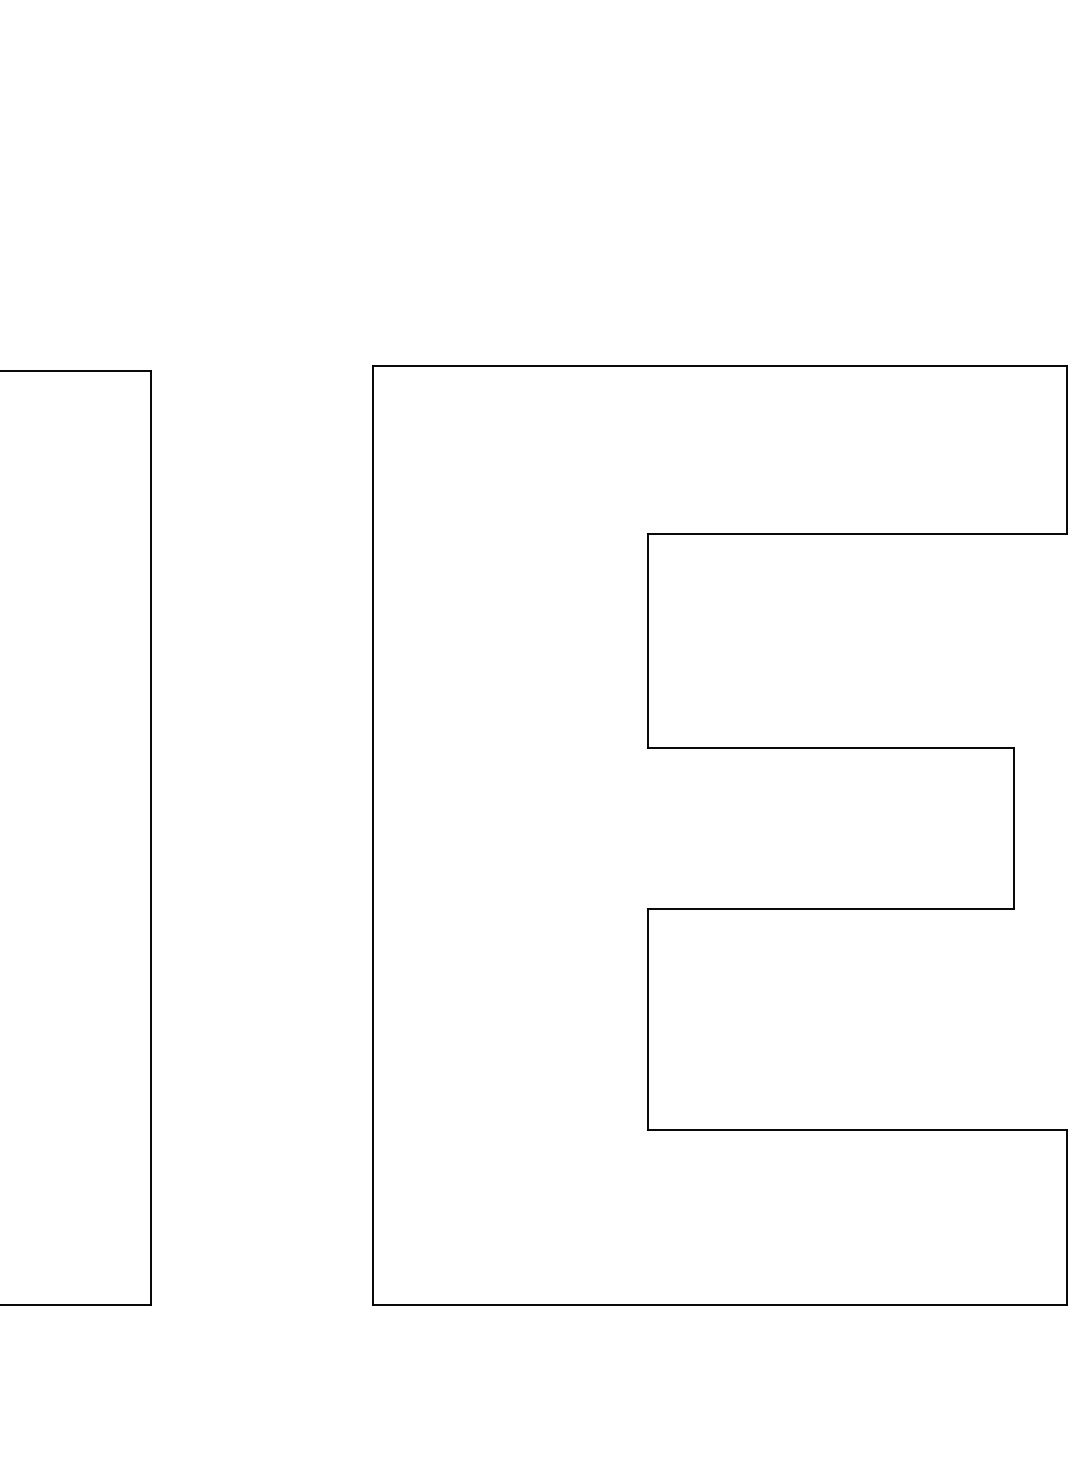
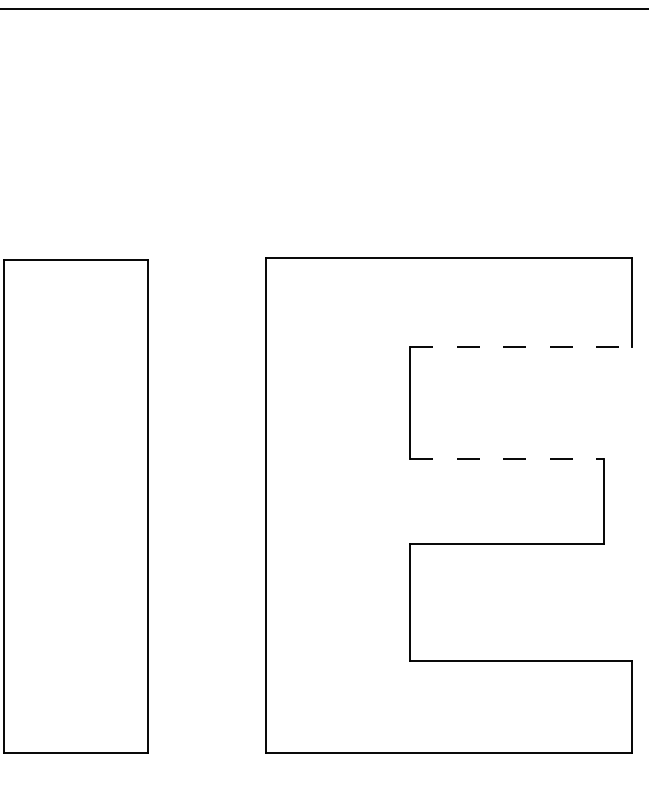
line: (856, 534) -> (520, 346), solid -> dashed
line: (830, 748) -> (506, 459), solid -> dashed

